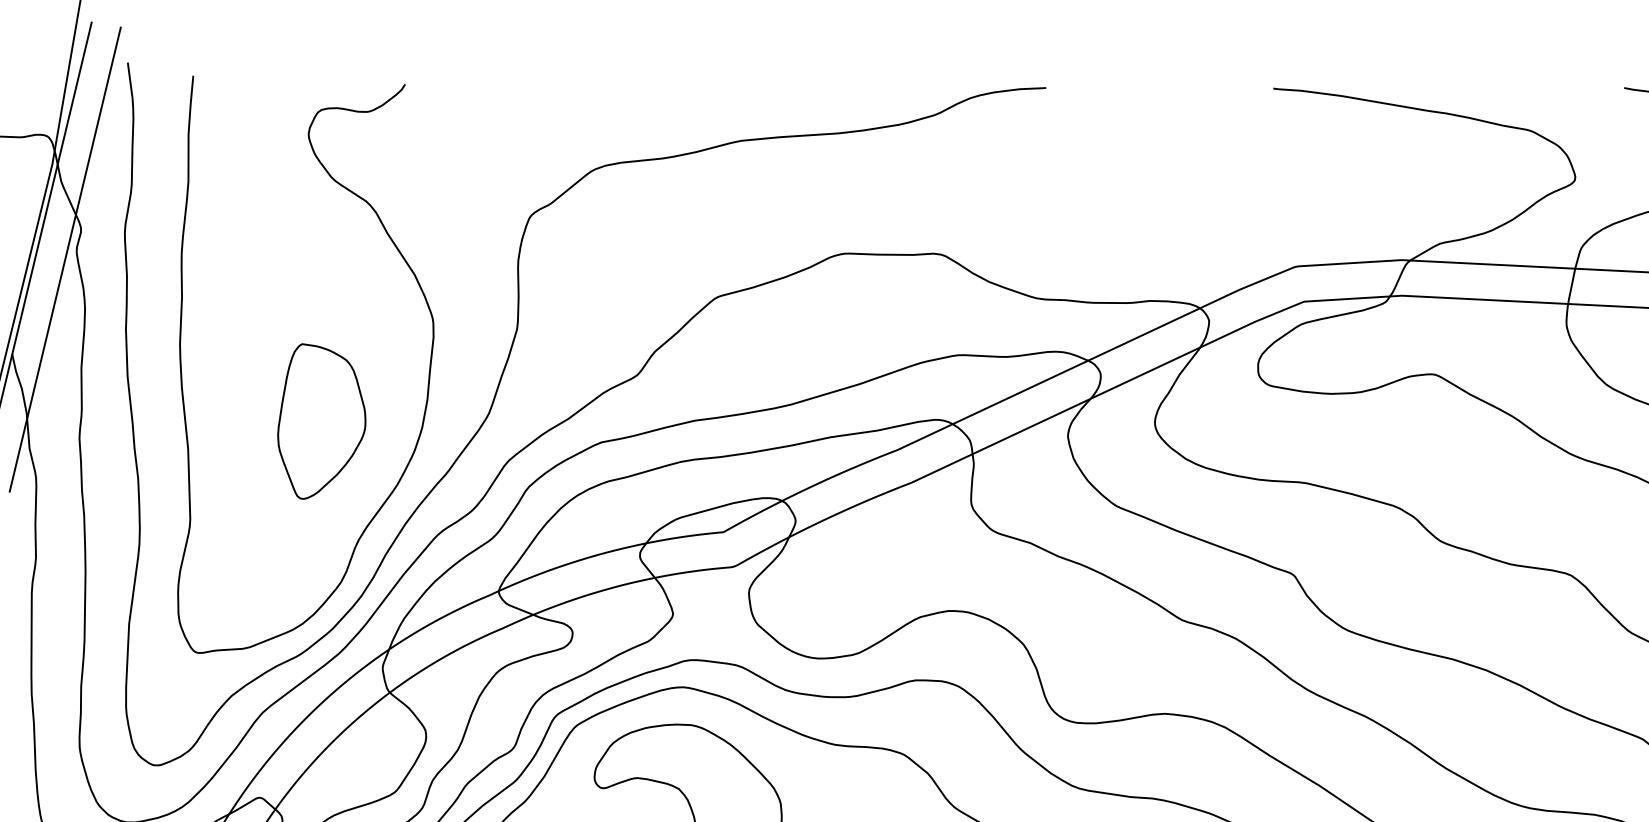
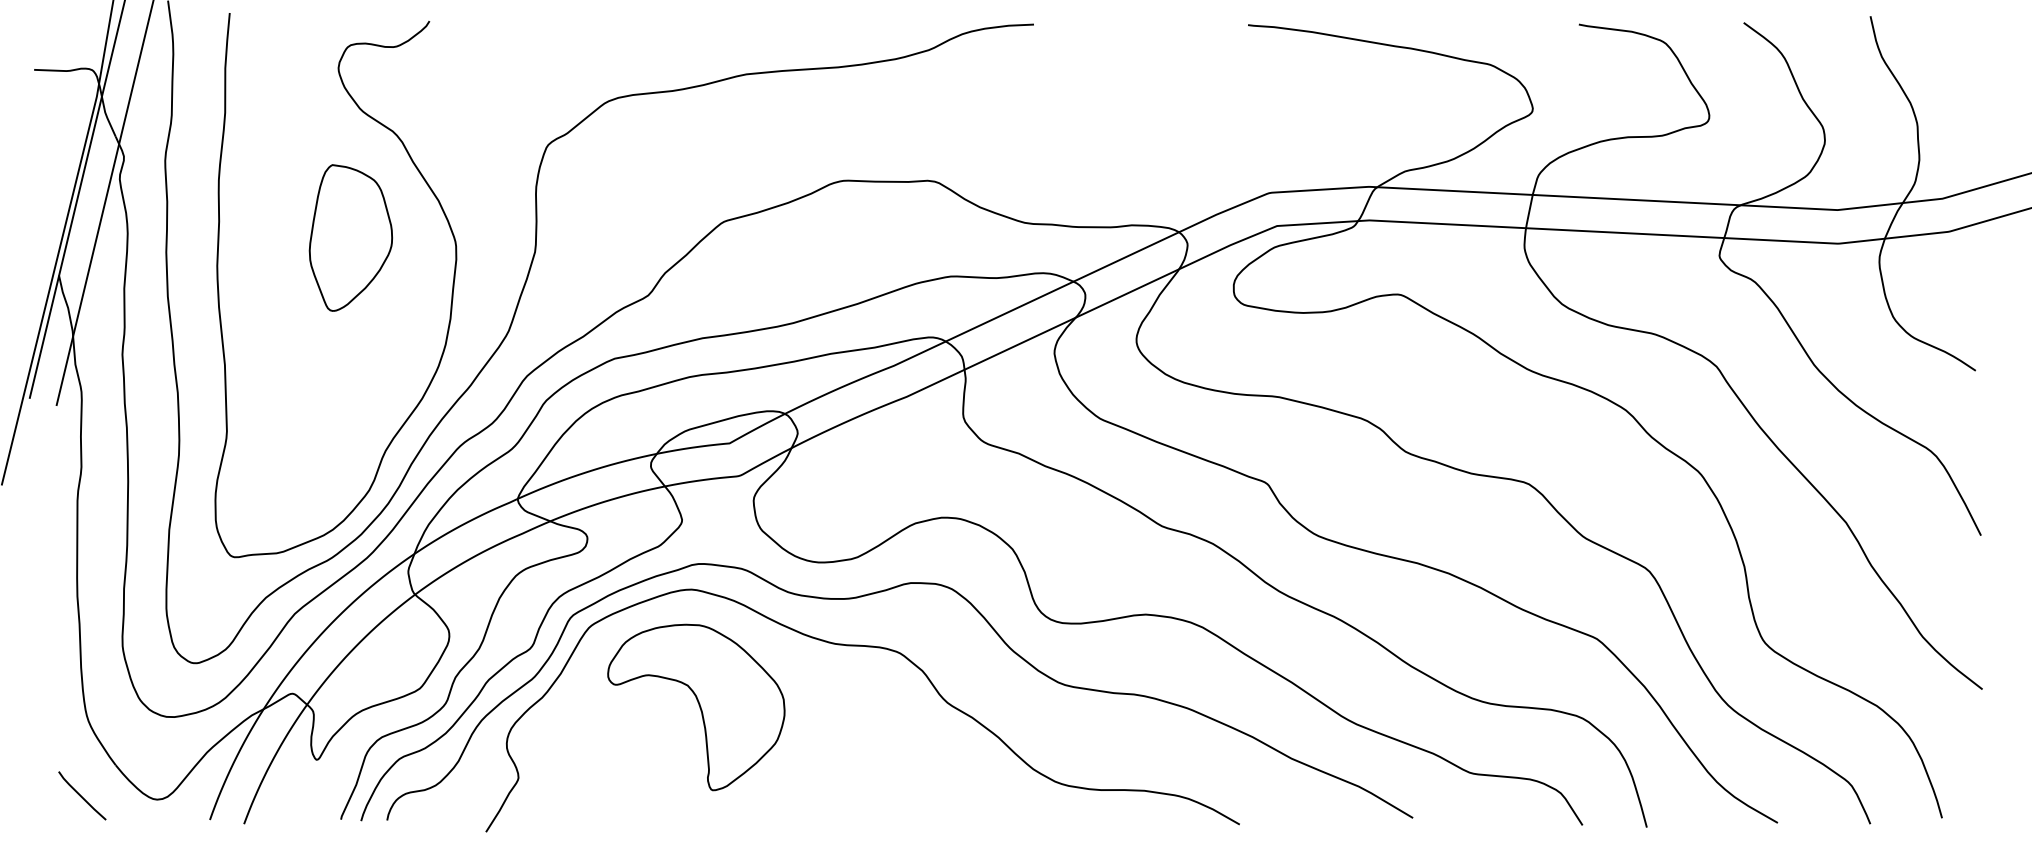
part: (321, 420) -> (350, 237), moved

